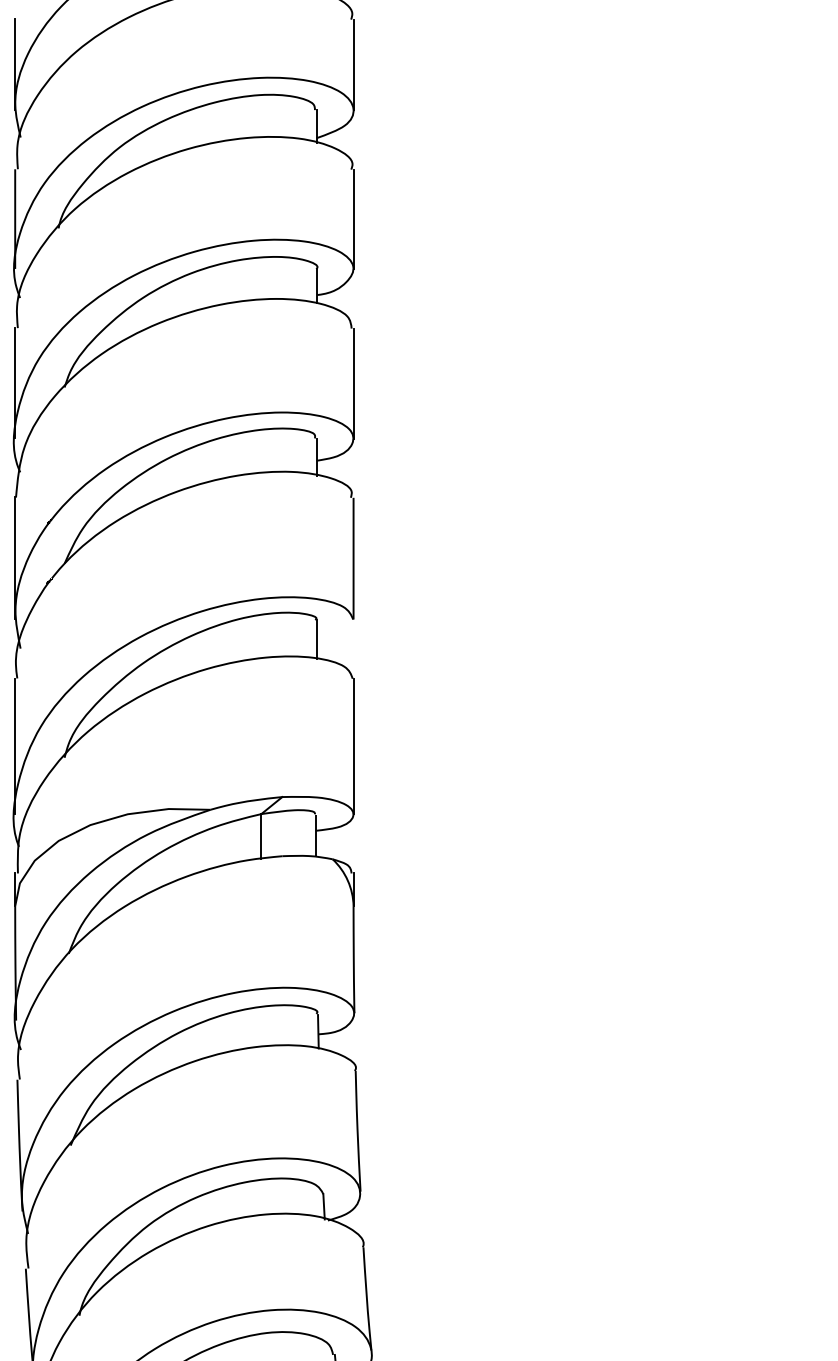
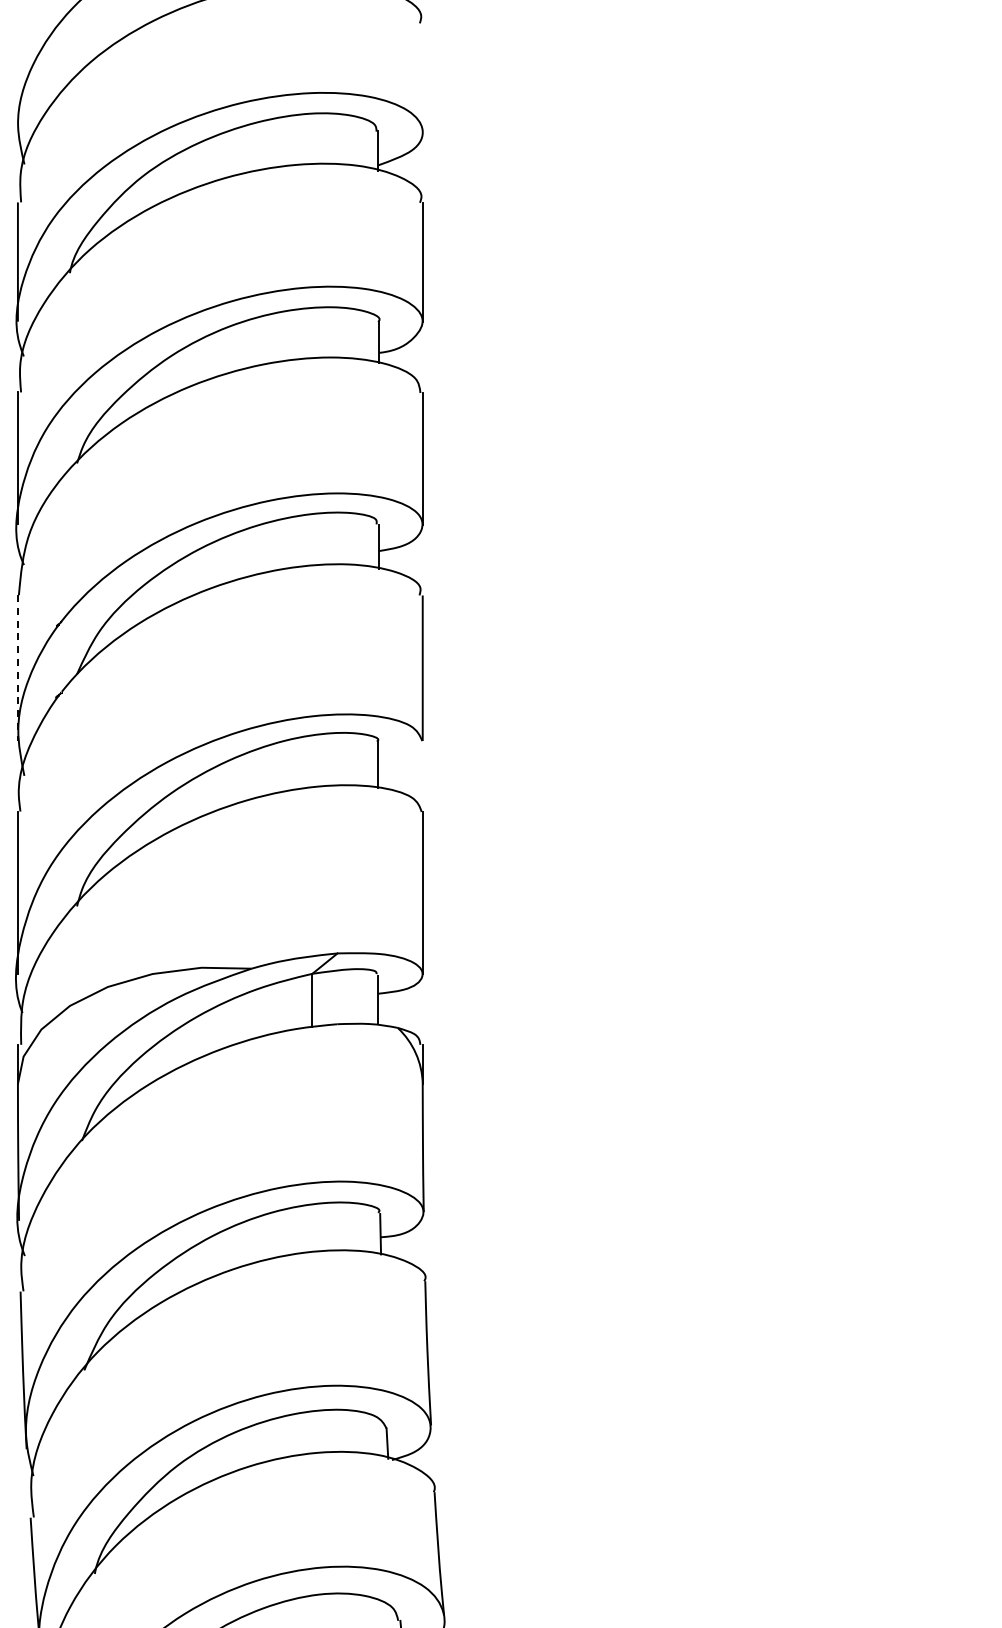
line: (14, 64) -> (17, 77), removed
line: (353, 64) -> (422, 77), removed
line: (14, 558) -> (17, 667), solid -> dashed

